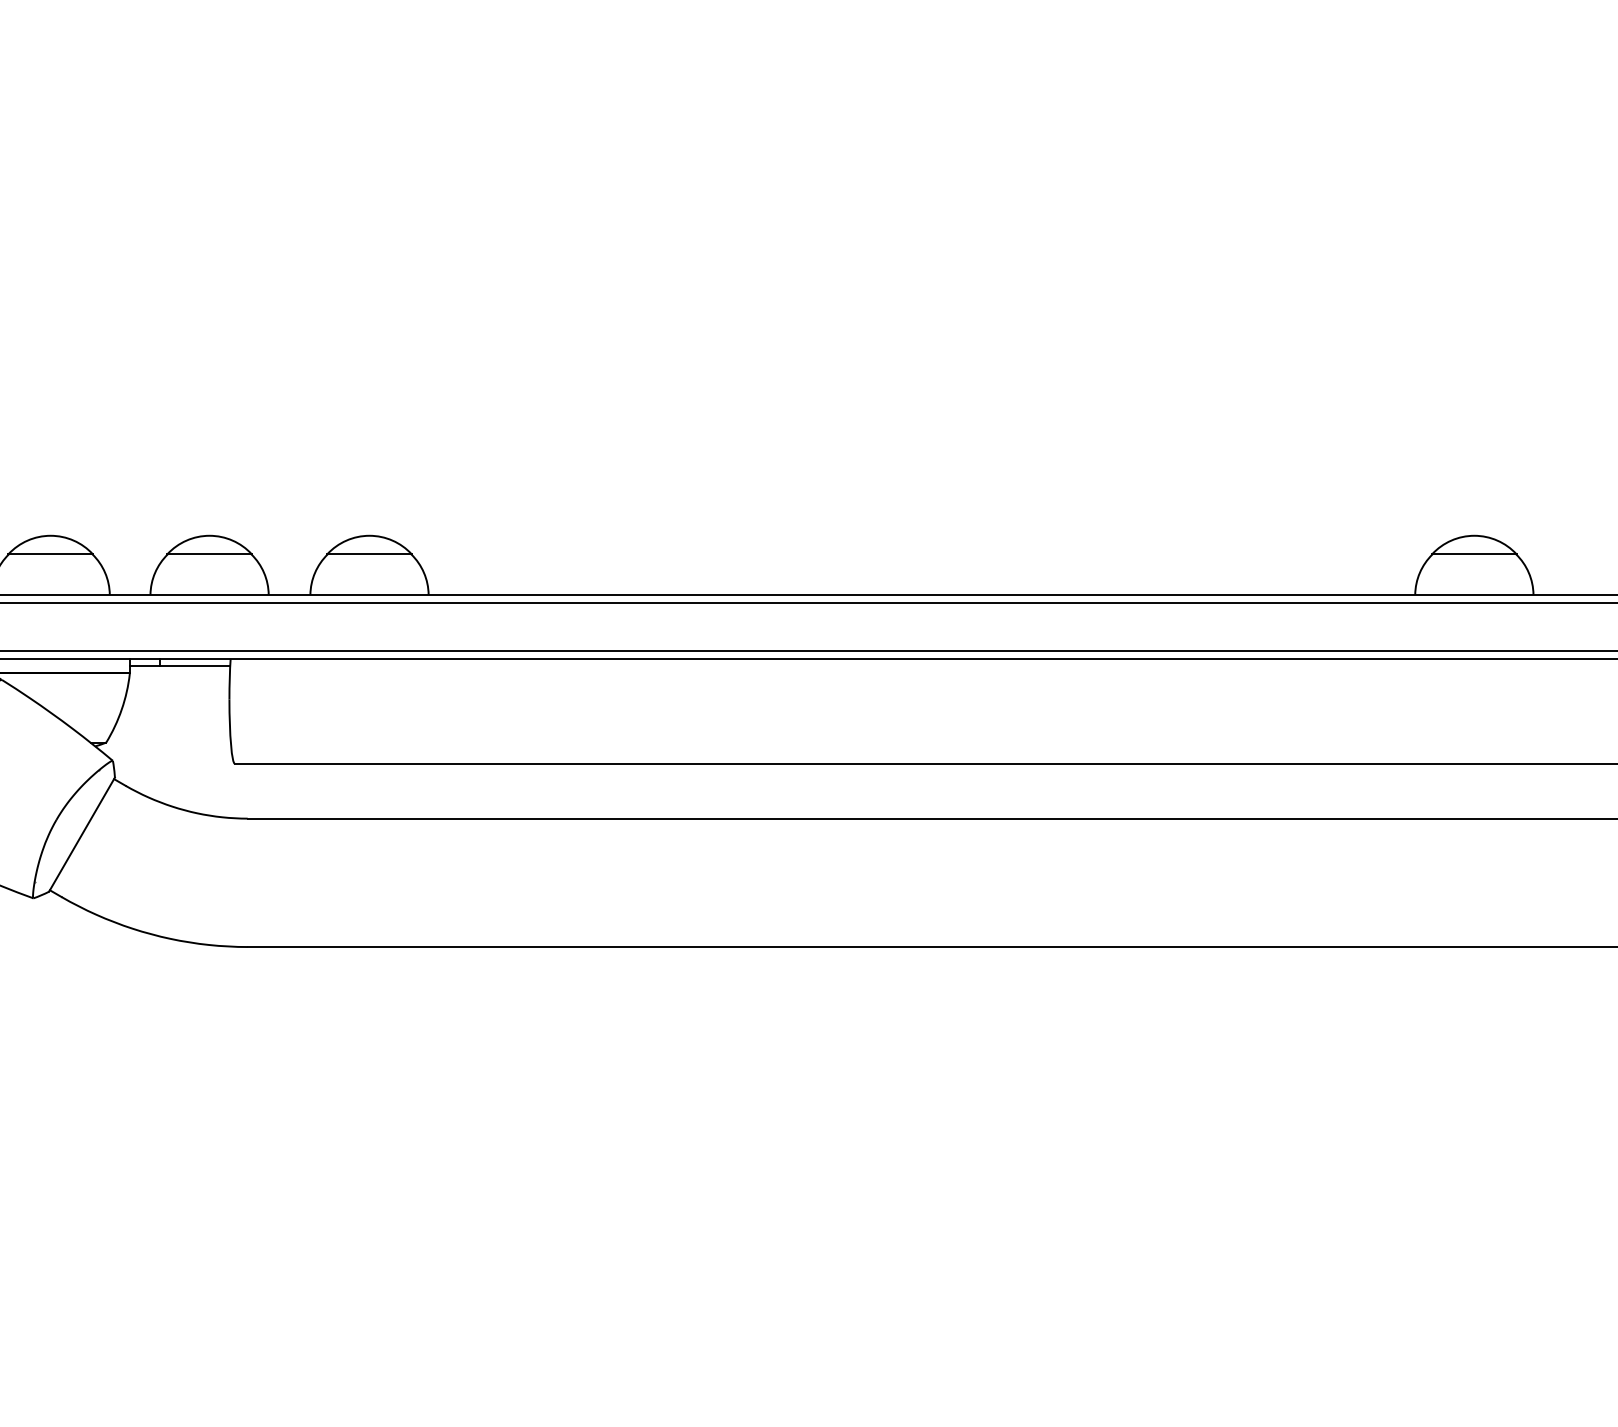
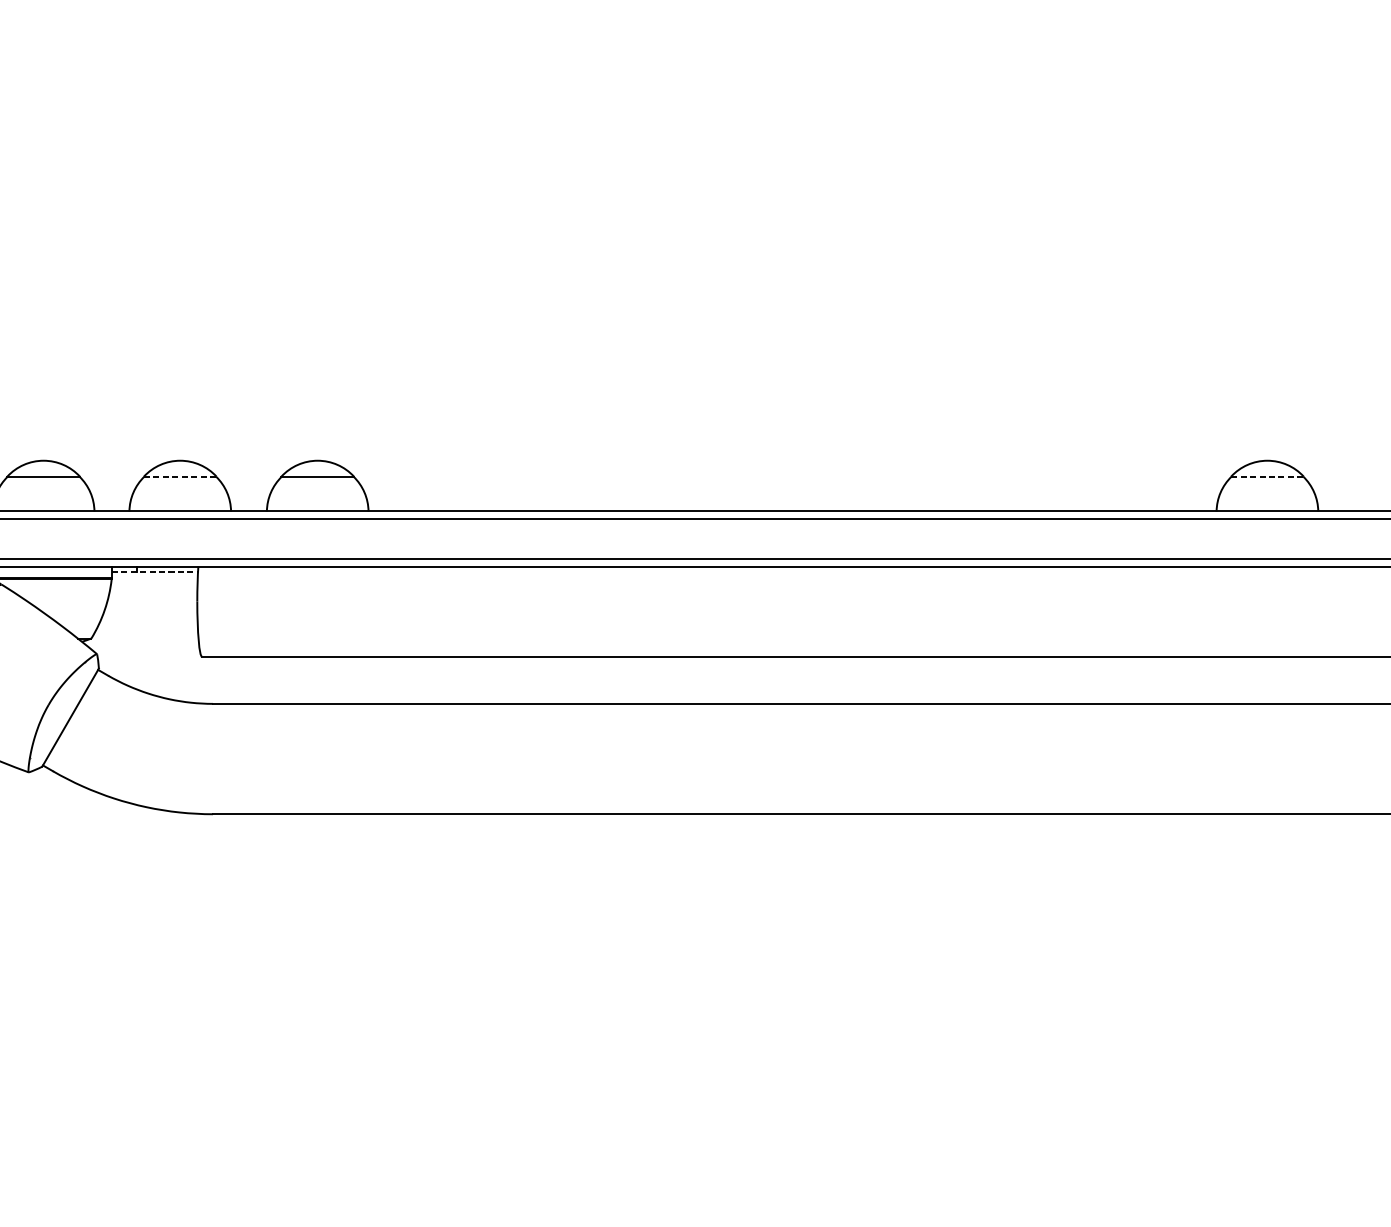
line: (210, 554) -> (181, 476), solid -> dashed
line: (1474, 554) -> (1267, 476), solid -> dashed
line: (180, 665) -> (155, 572), solid -> dashed

